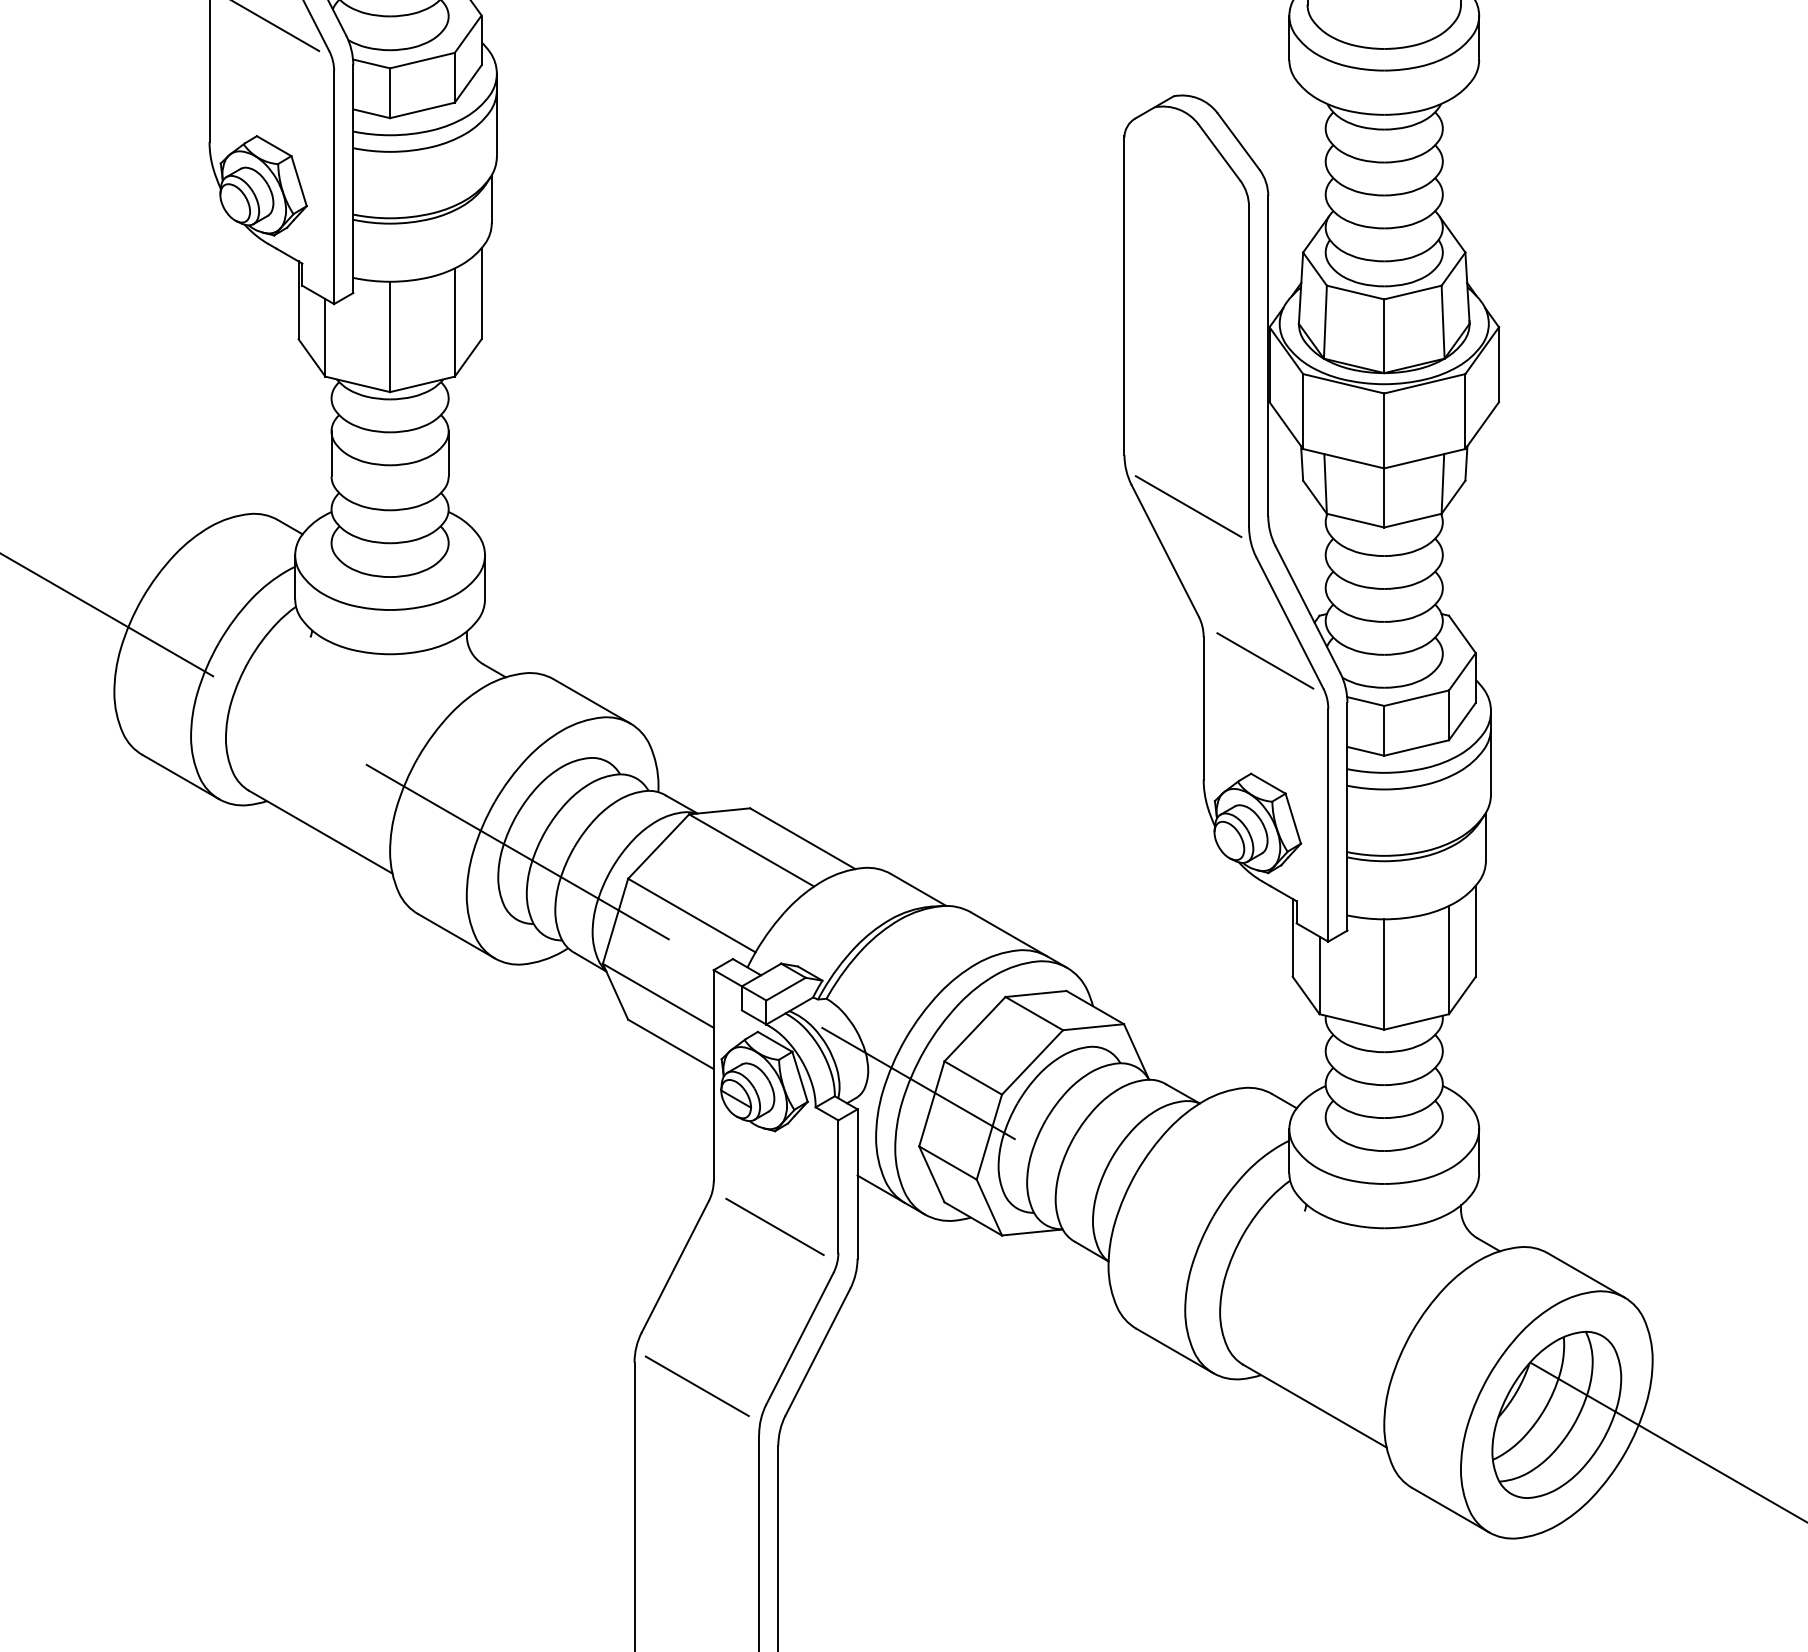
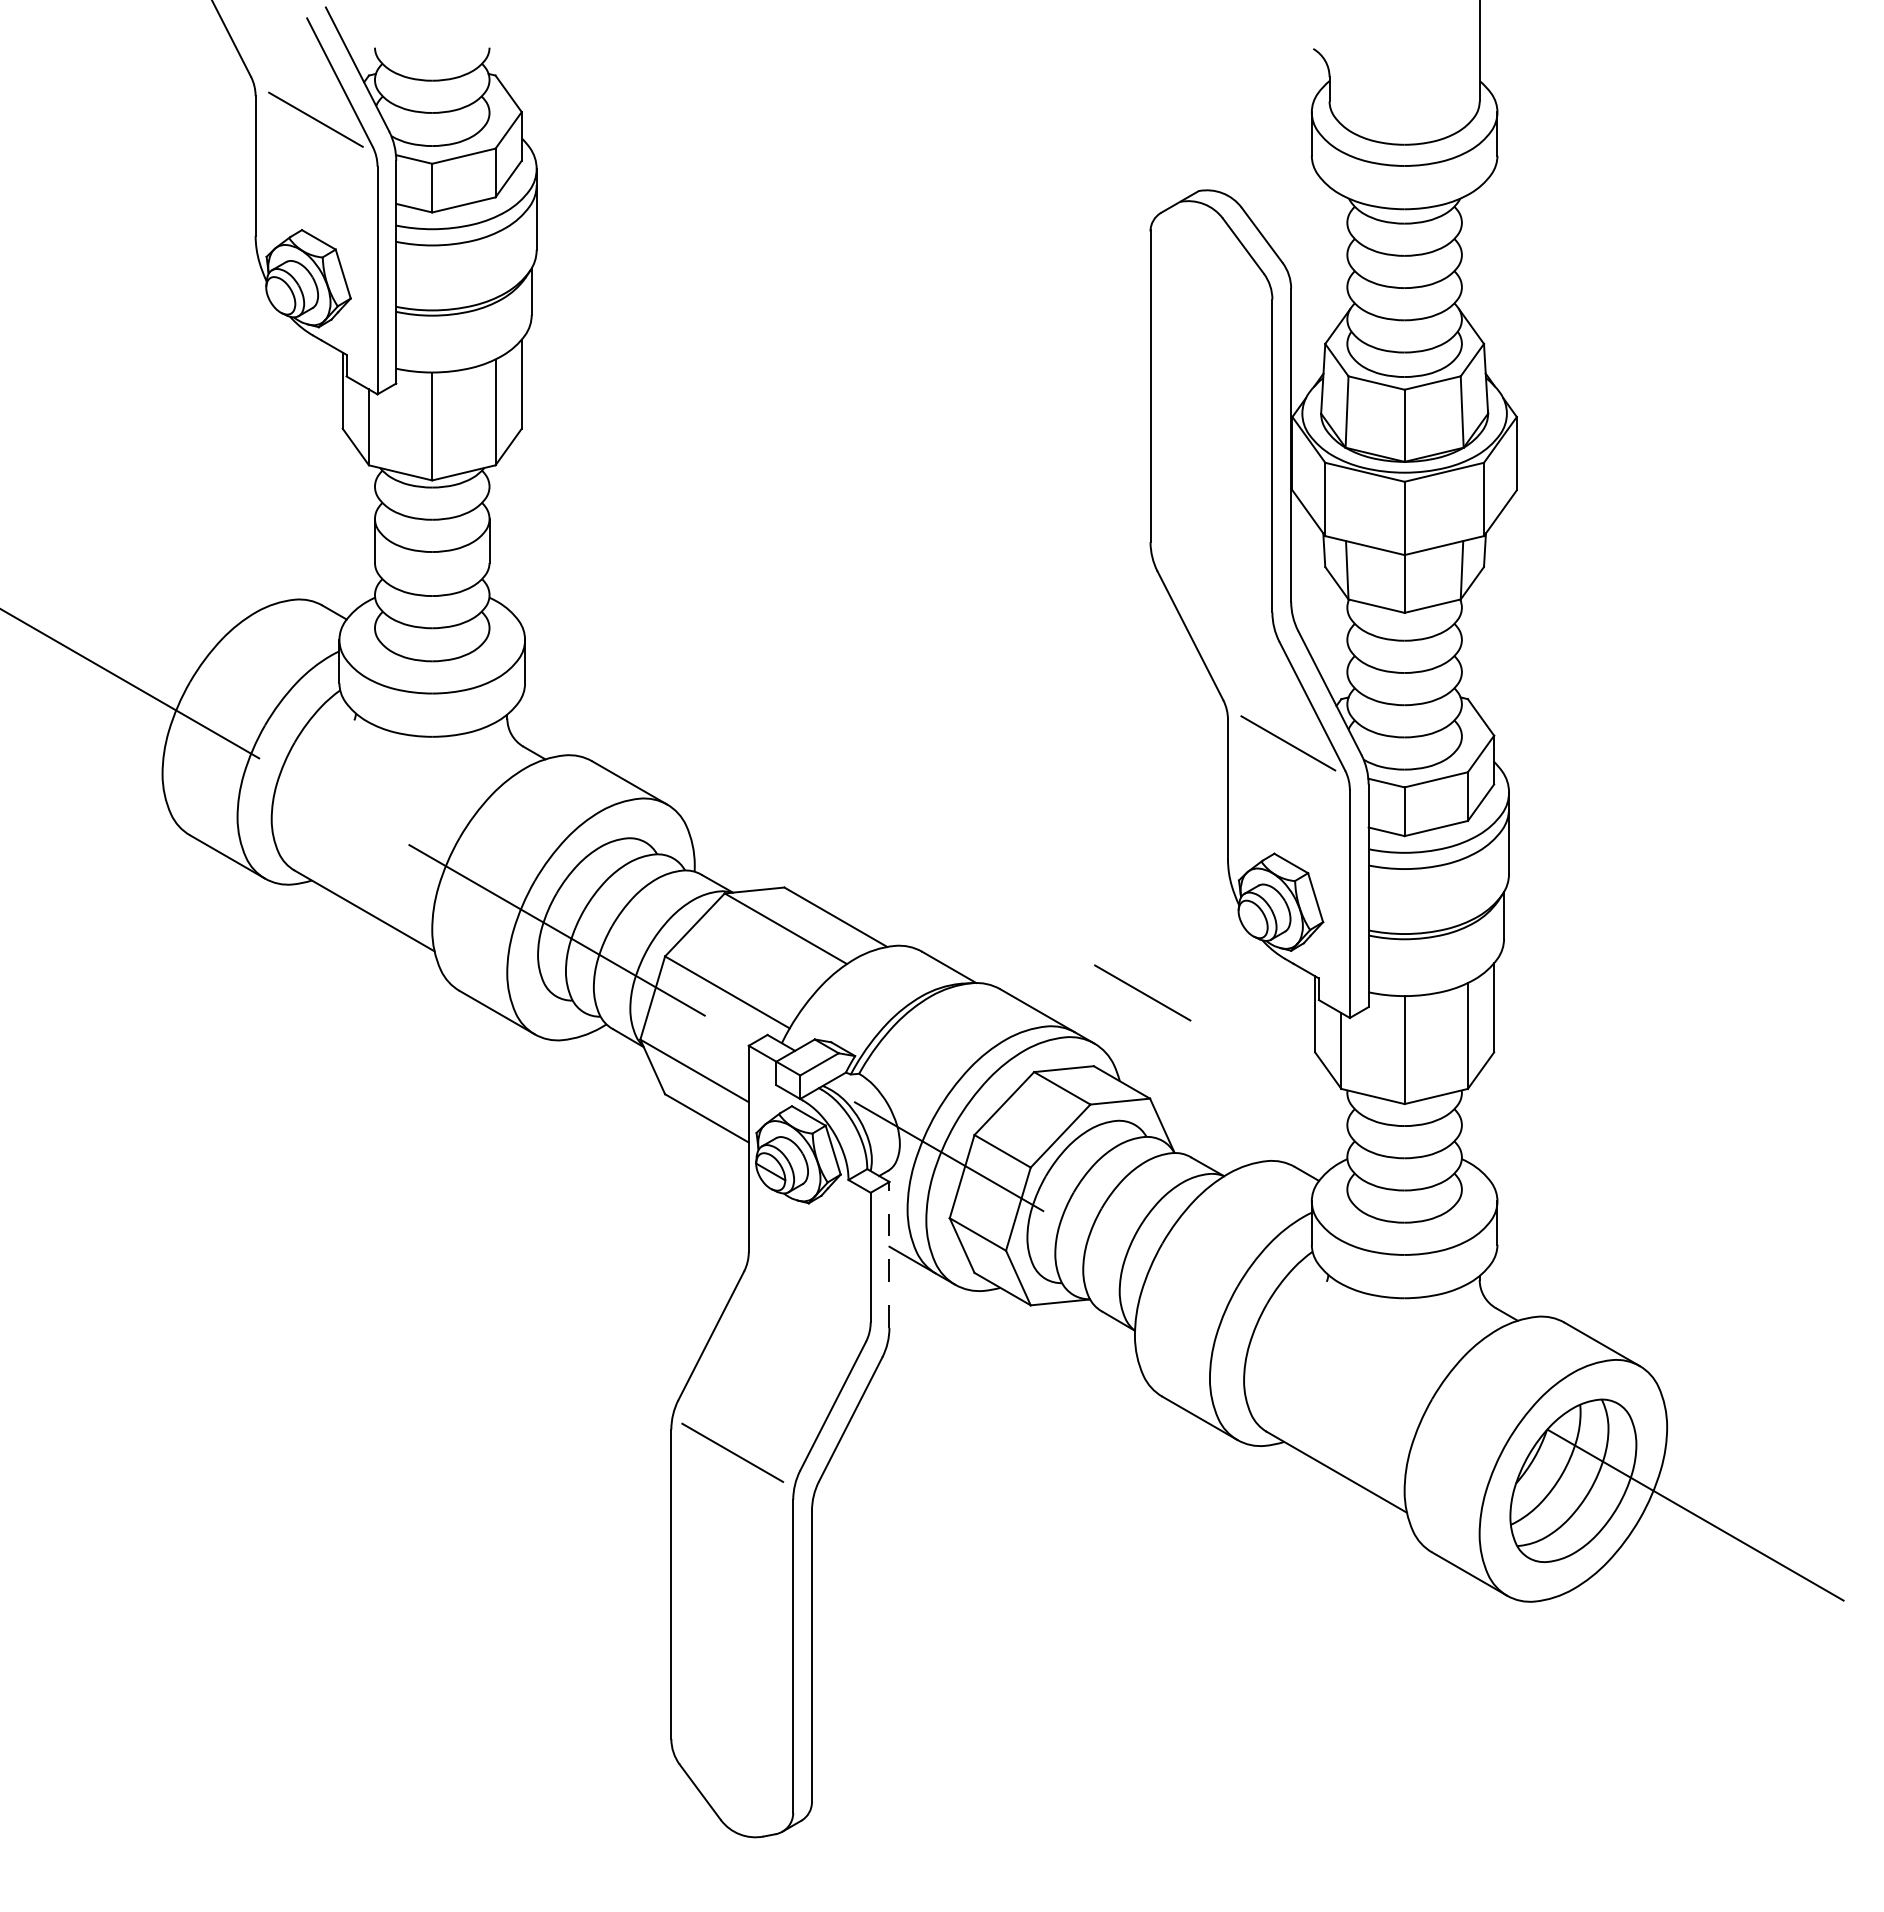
line: (1187, 506) -> (1212, 592), removed
line: (857, 1183) -> (889, 1254), solid -> dashed
line: (774, 1226) -> (1142, 992), moved

